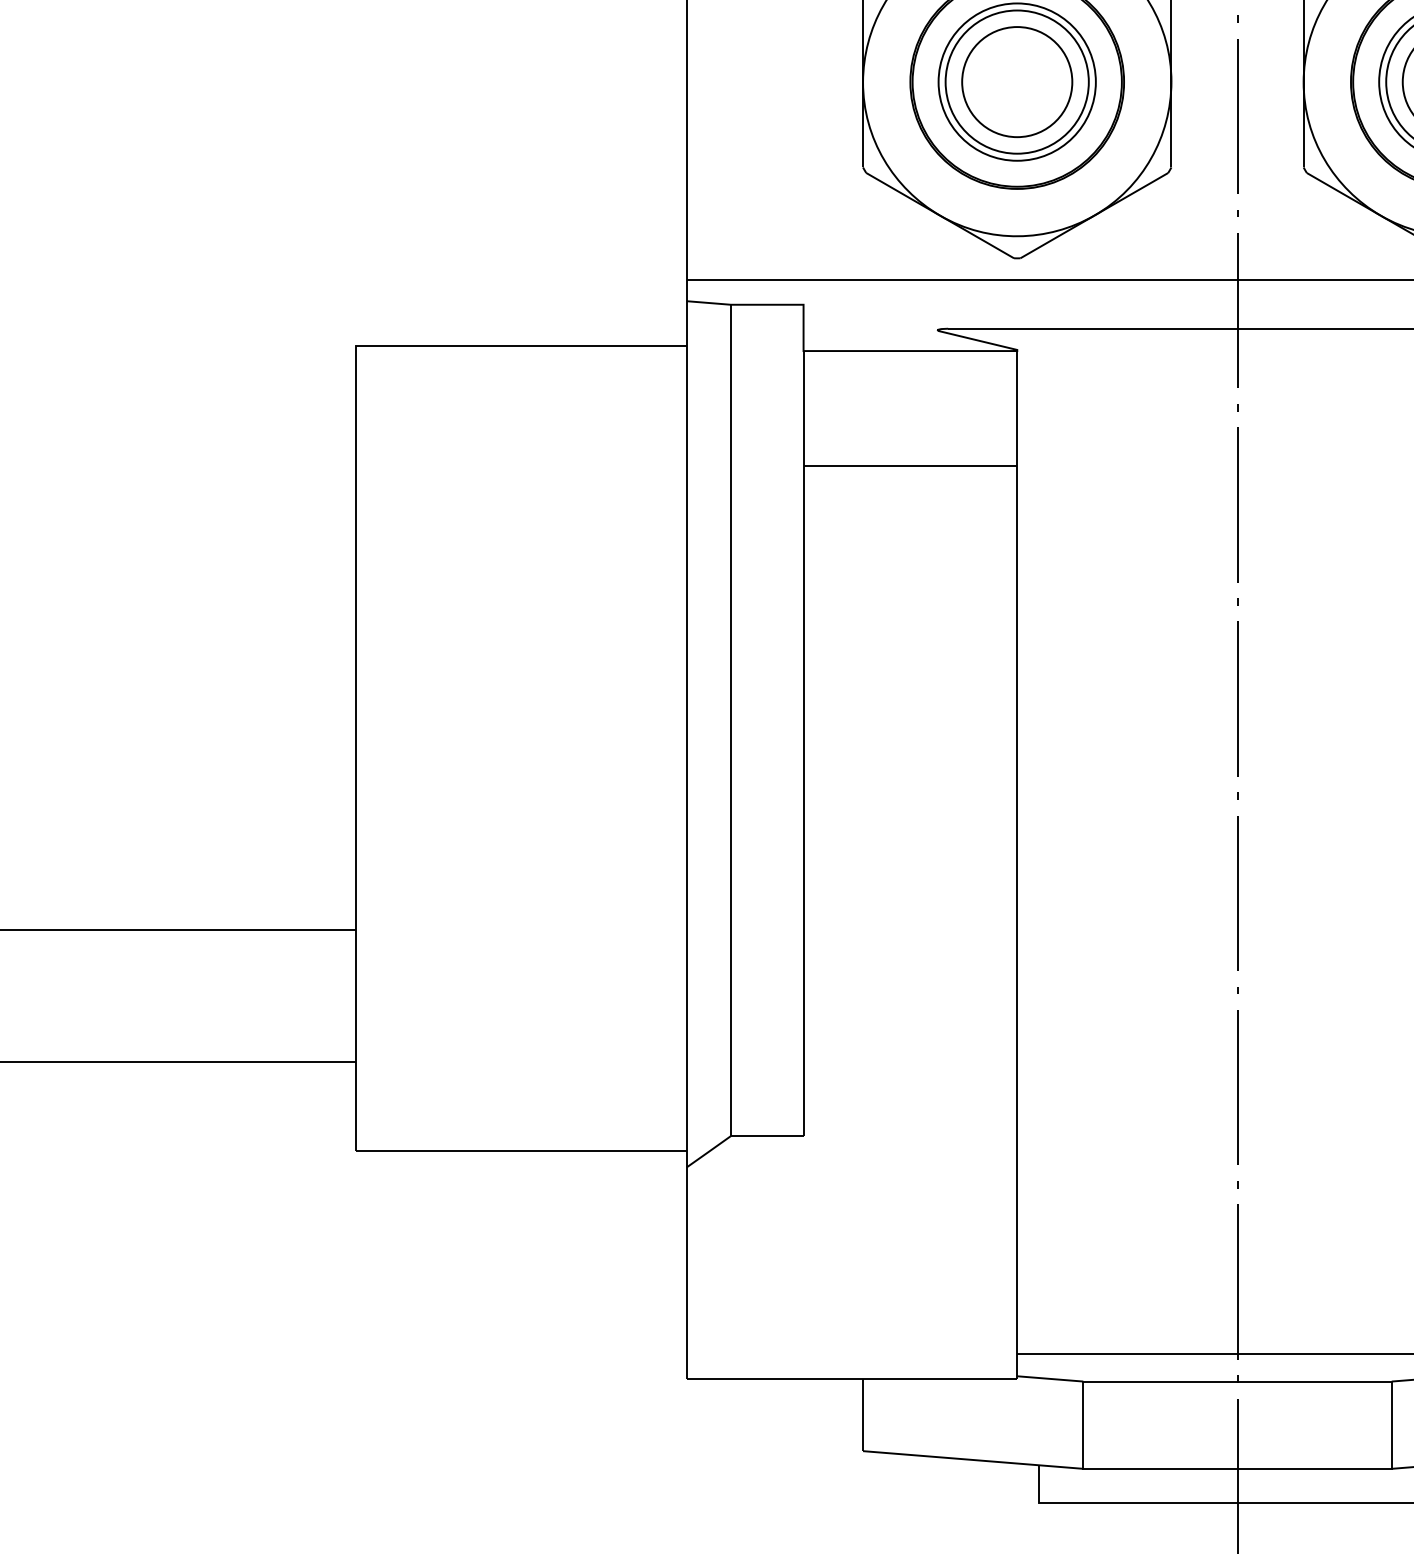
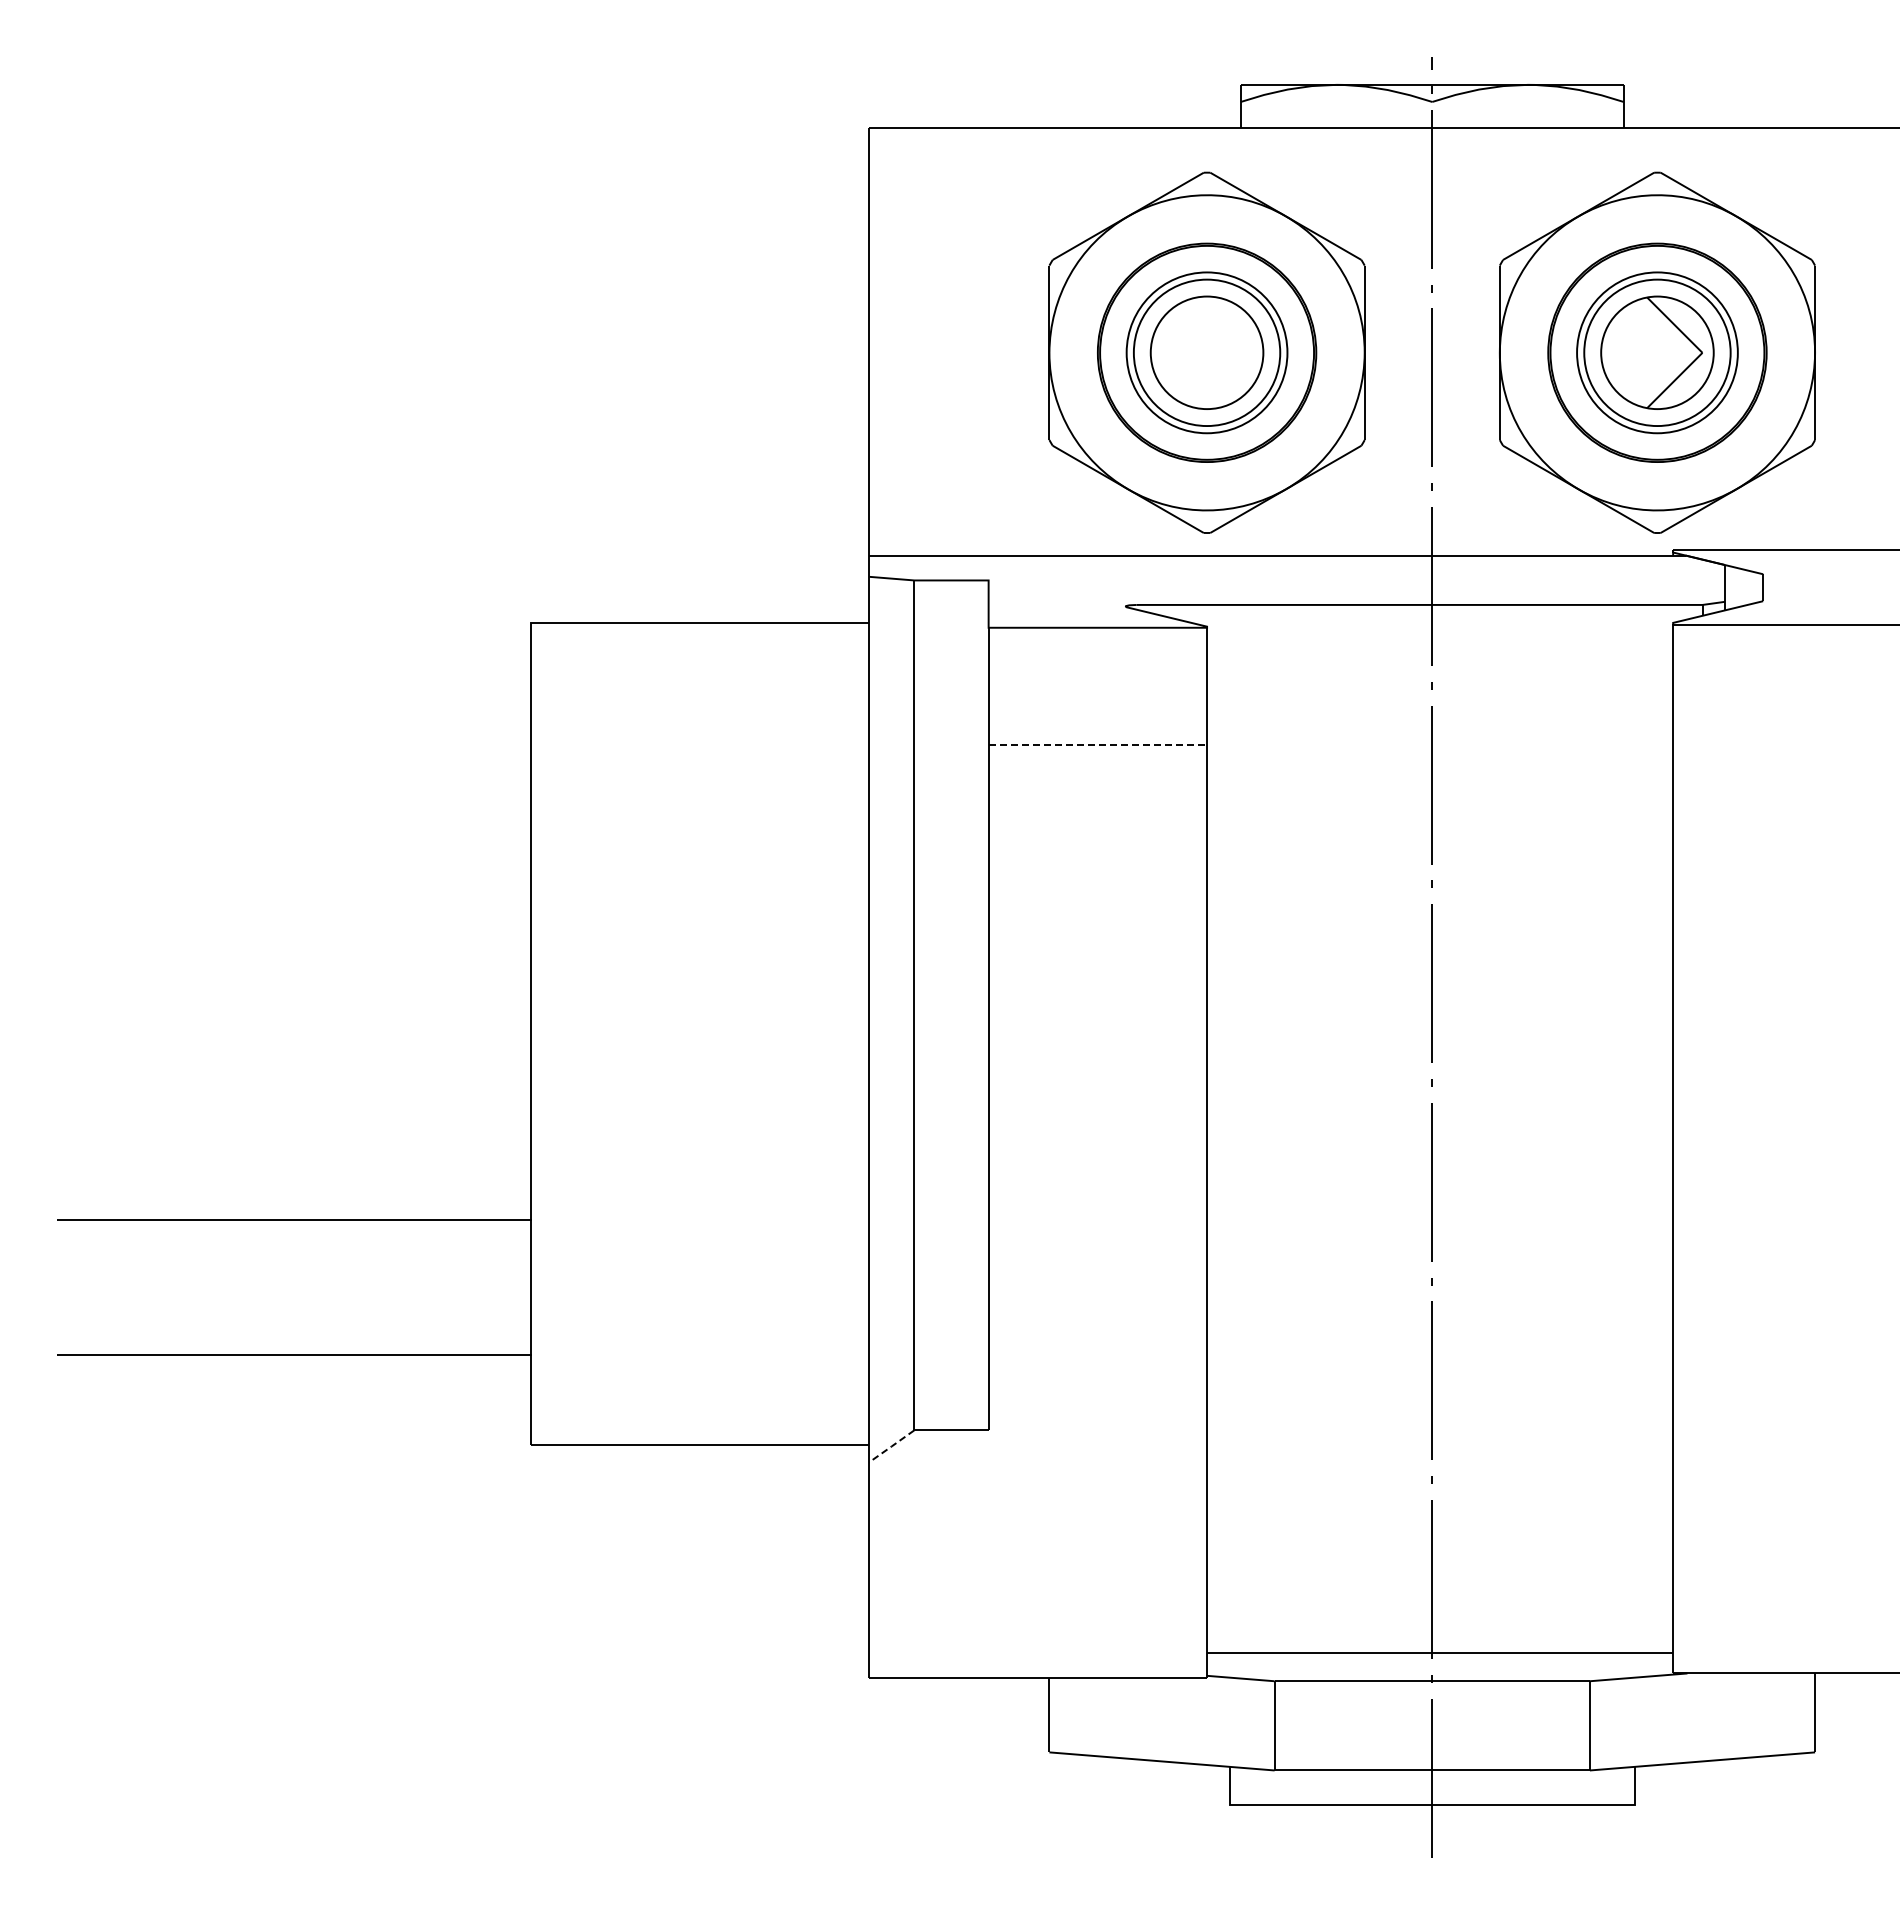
line: (911, 466) -> (1098, 745), solid -> dashed
line: (708, 1151) -> (891, 1446), solid -> dashed

